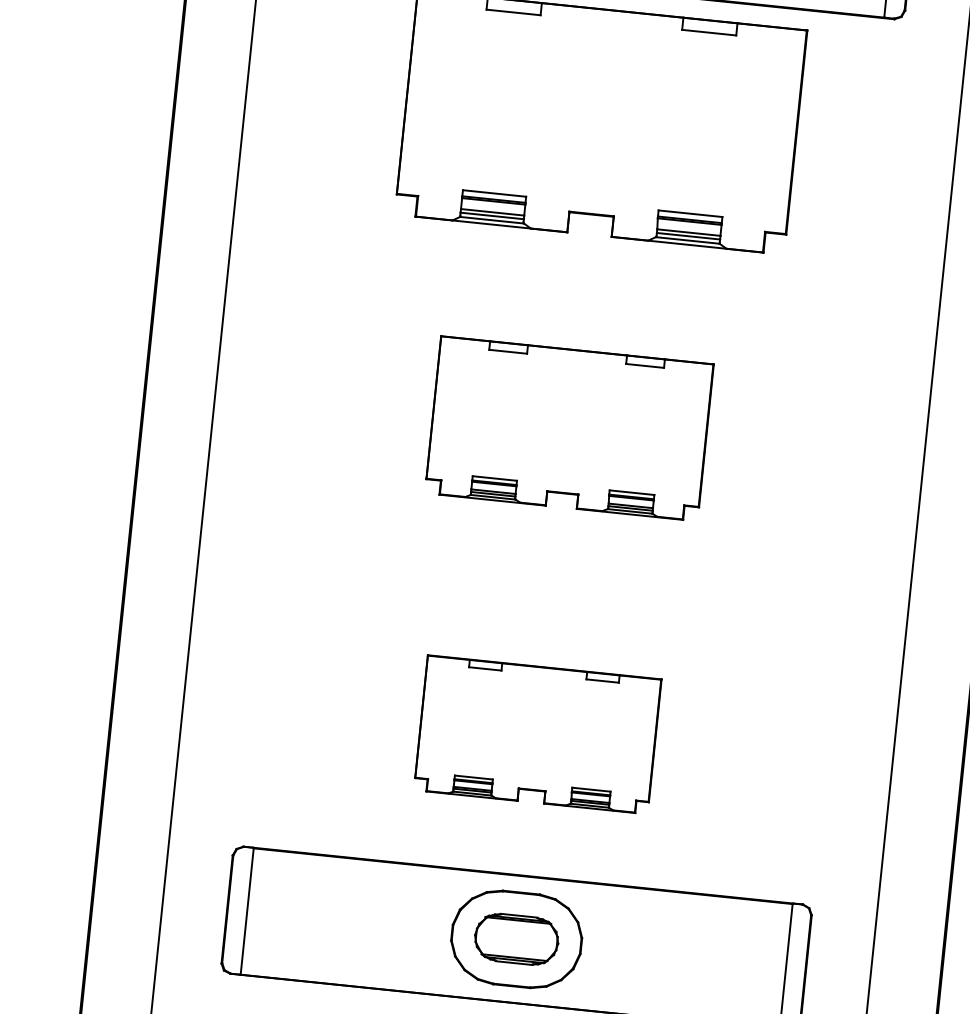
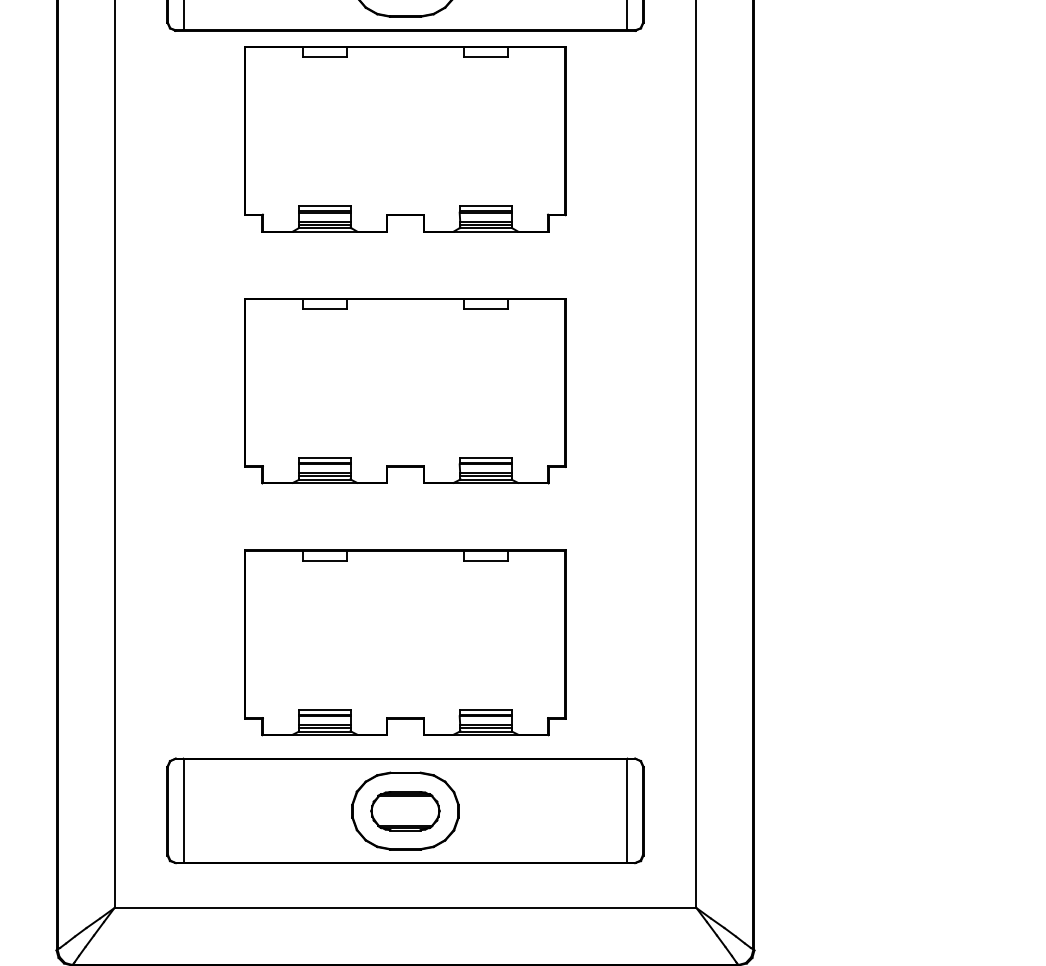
part: (569, 429) -> (405, 391), size x1.43
part: (537, 734) -> (405, 642), size x1.67

